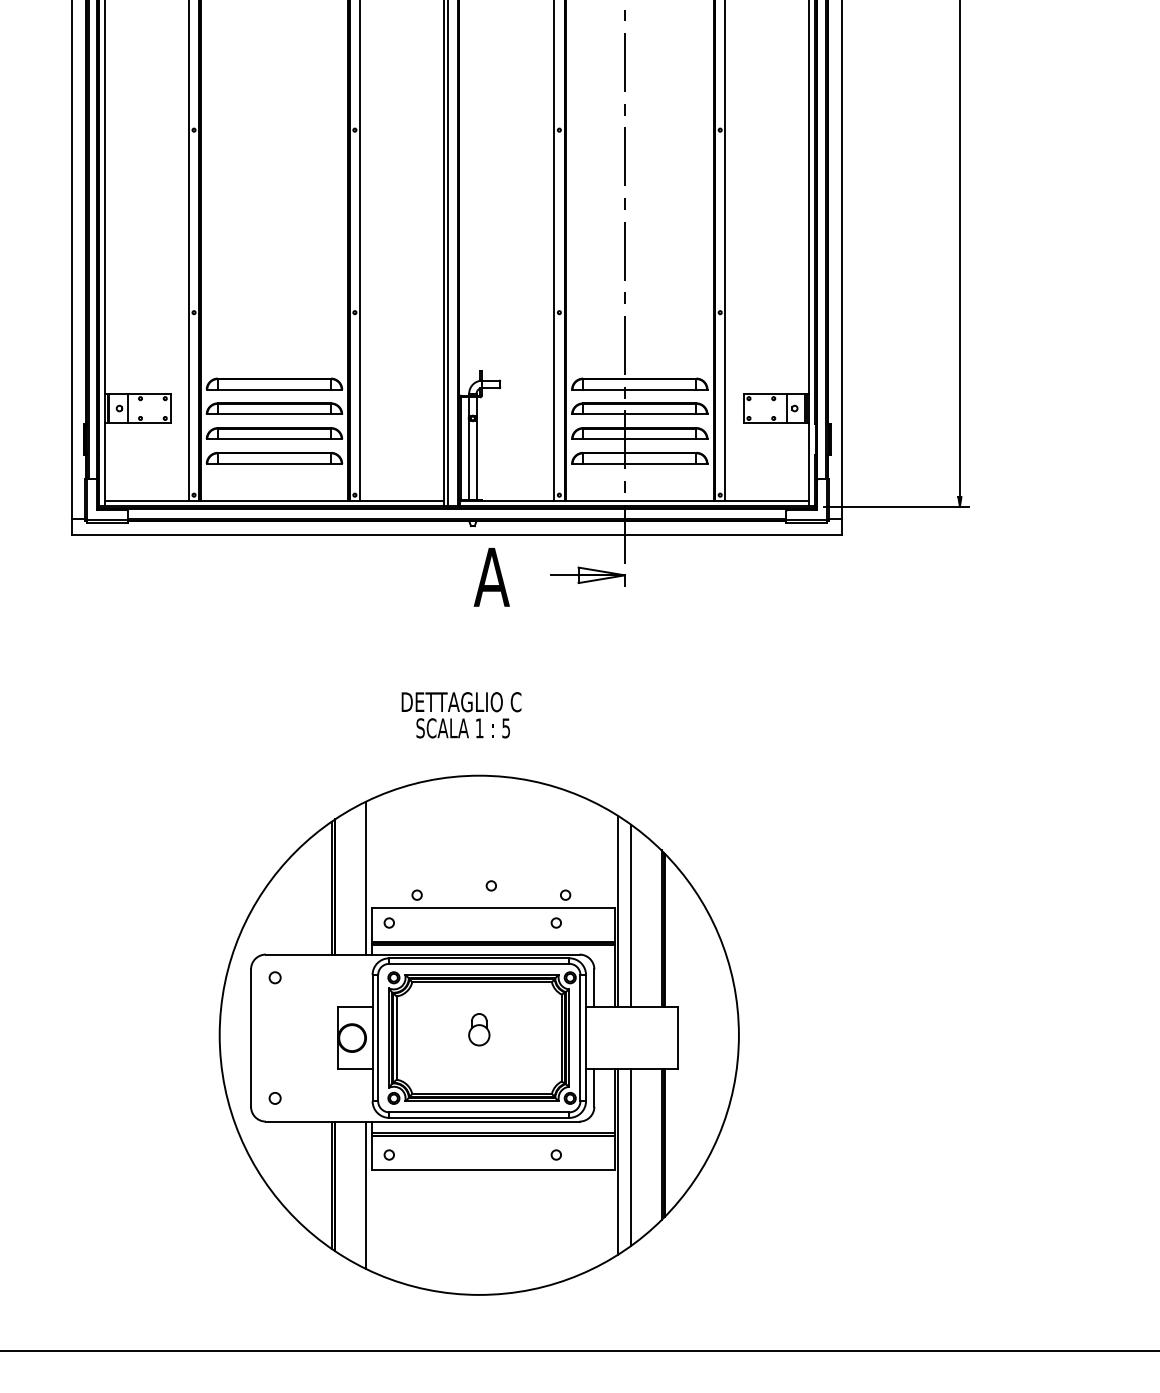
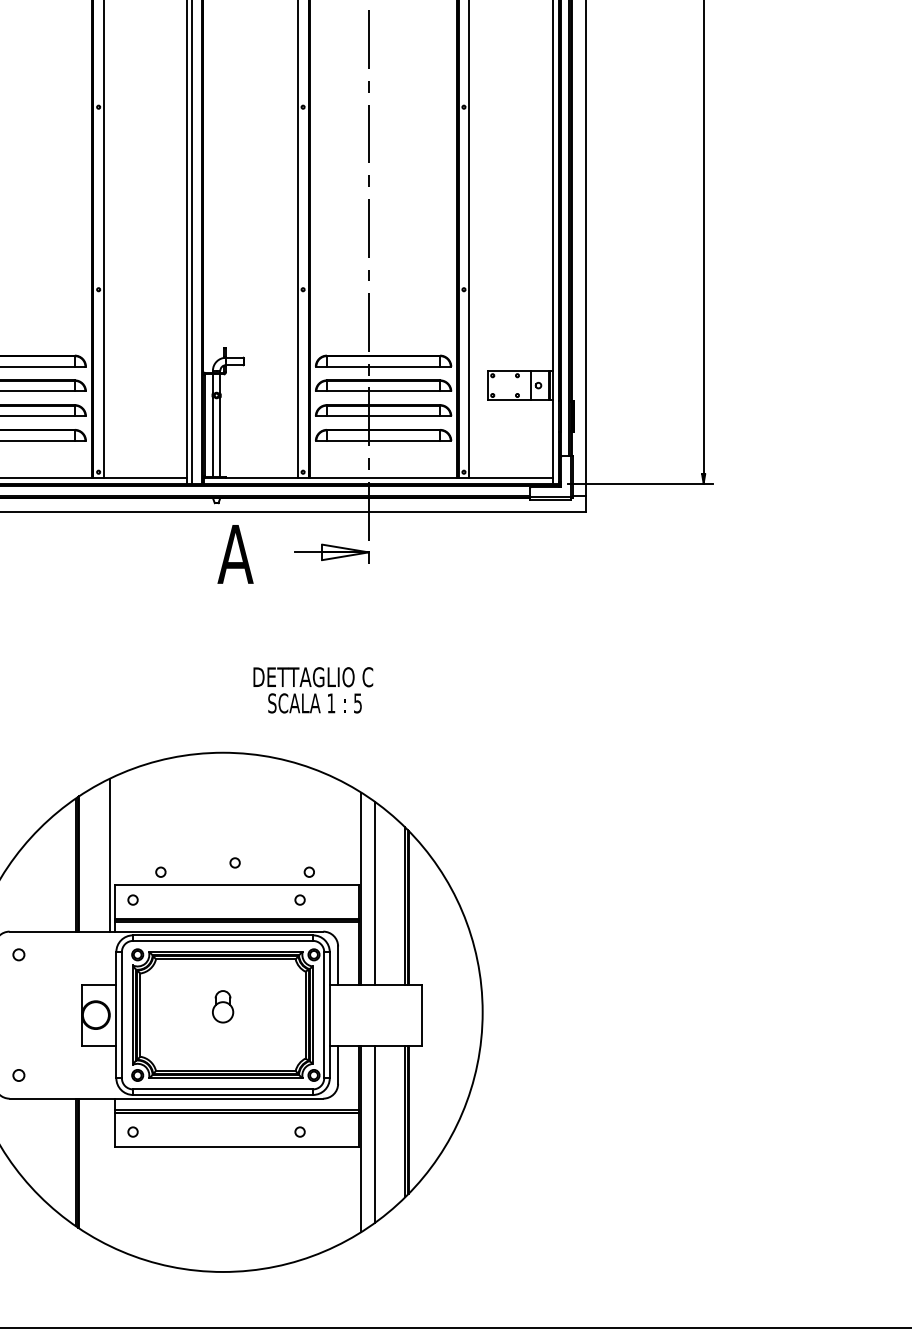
text: (461, 715) -> (313, 690), moved
line: (366, 1194) -> (110, 1171), removed

